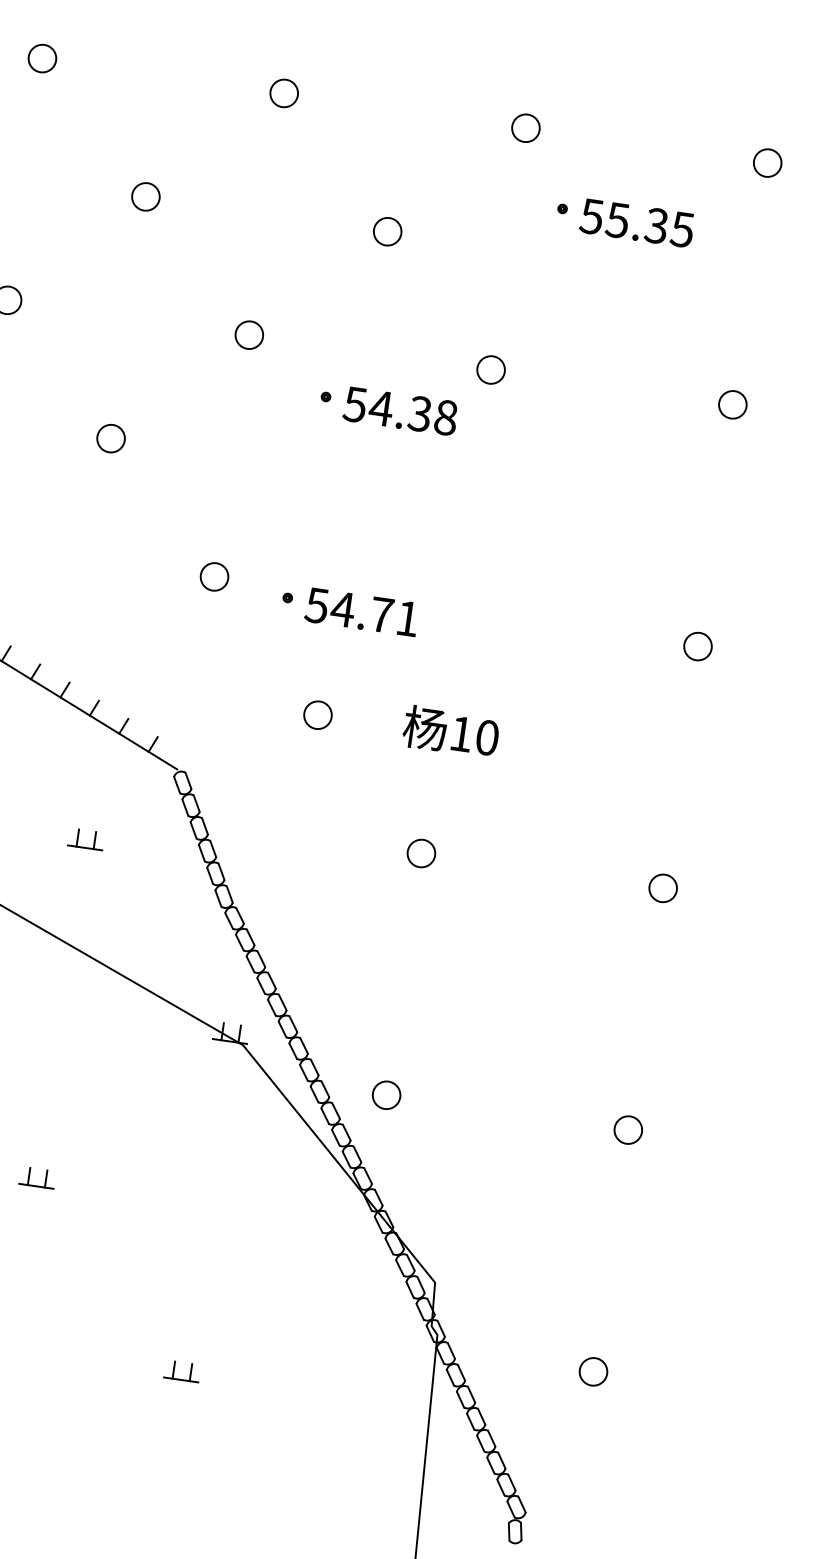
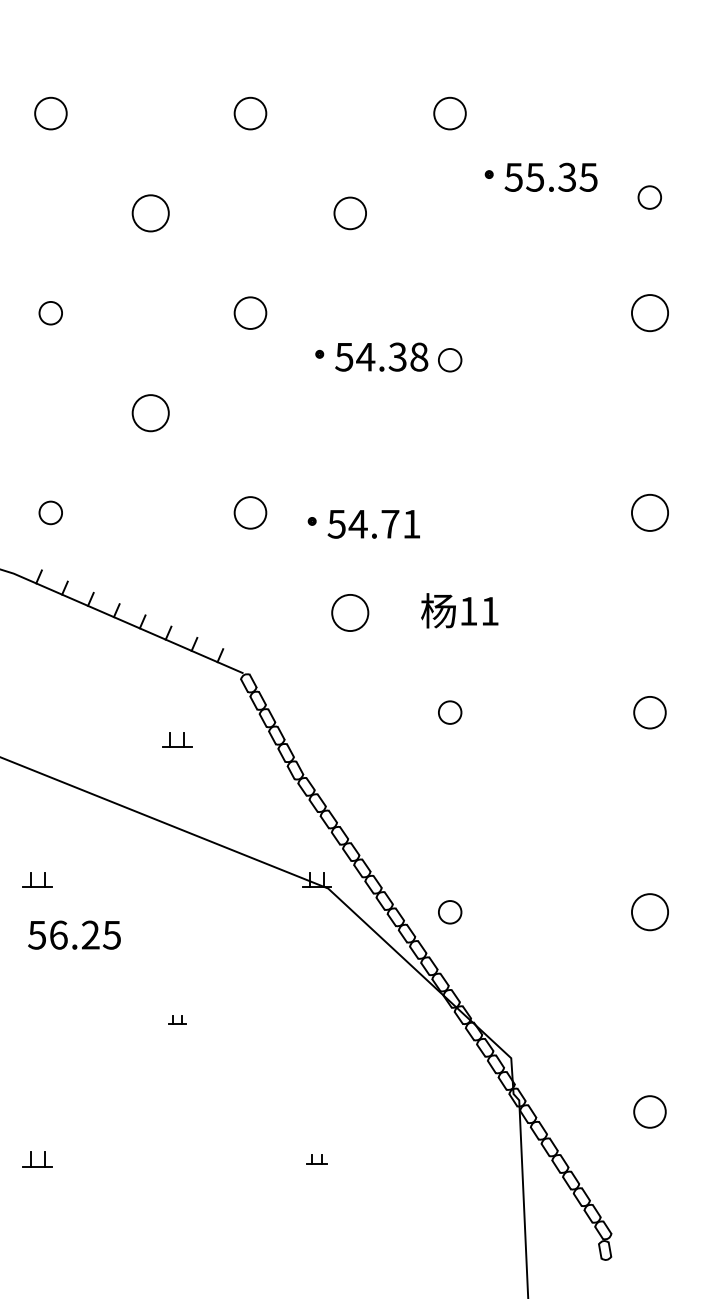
circle: (42, 58) -> (50, 113), size x1.4
circle: (284, 93) -> (250, 113), size x1.4
circle: (526, 128) -> (450, 113), size x1.4
circle: (767, 162) -> (649, 197), moved
circle: (145, 196) -> (150, 213), size x1.6
circle: (387, 231) -> (350, 213), size x1.4
circle: (249, 335) -> (250, 313), size x1.4
circle: (491, 370) -> (450, 360), moved
circle: (732, 405) -> (649, 313), size x1.6
circle: (110, 437) -> (150, 412), size x1.6
circle: (214, 576) -> (250, 512), size x1.4
circle: (697, 646) -> (649, 512), size x1.6
circle: (318, 714) -> (350, 612), size x1.6
text: (486, 736) -> (489, 610), 10 -> 11
circle: (662, 888) -> (649, 712), size x1.4
circle: (627, 1130) -> (649, 912), size x1.6
part: (37, 1177) -> (177, 1019), size x0.6
part: (181, 1371) -> (316, 1159), size x0.7
circle: (593, 1371) -> (649, 1111), size x1.4

